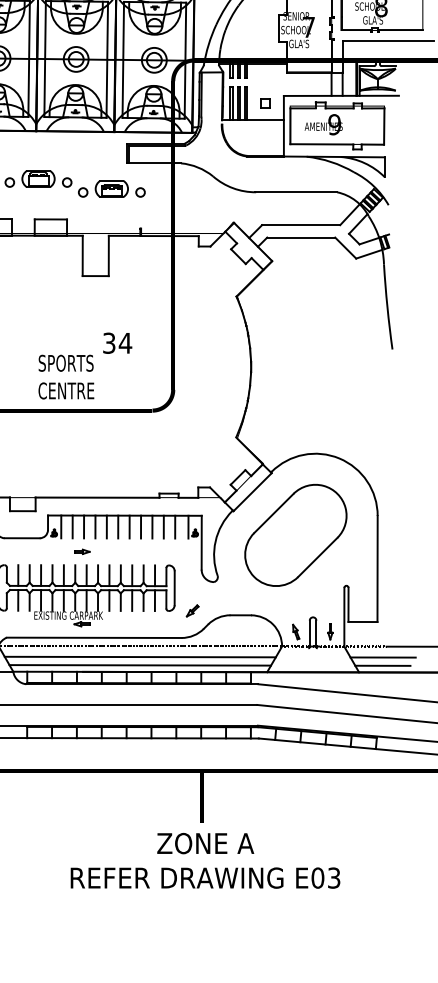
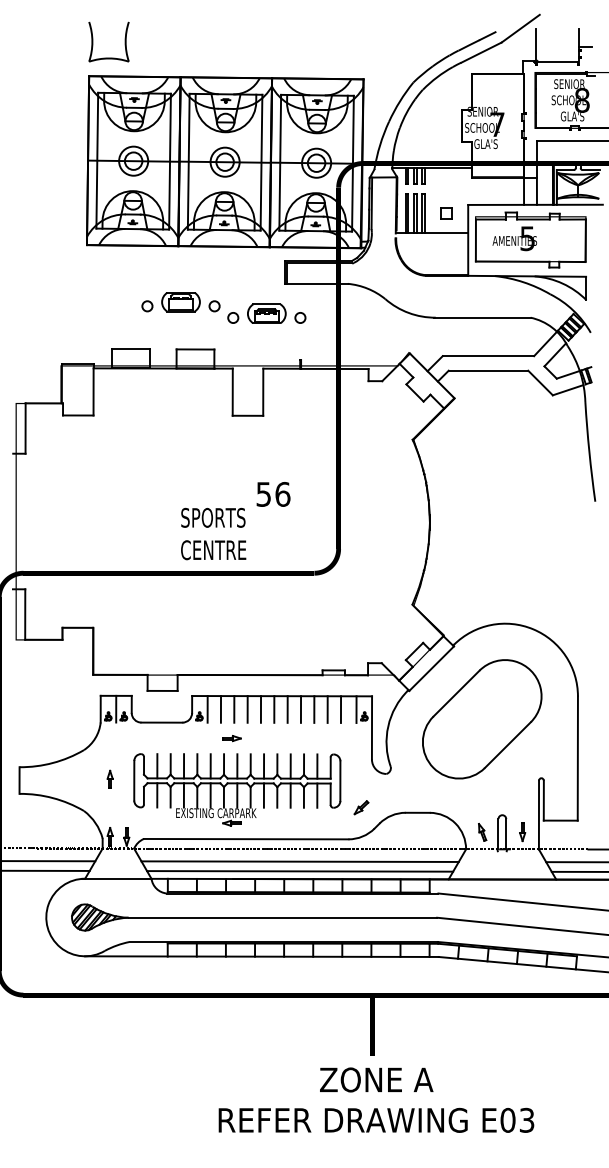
text: (334, 124) -> (527, 238), 9 -> 5
text: (117, 343) -> (273, 494), 34 -> 56

